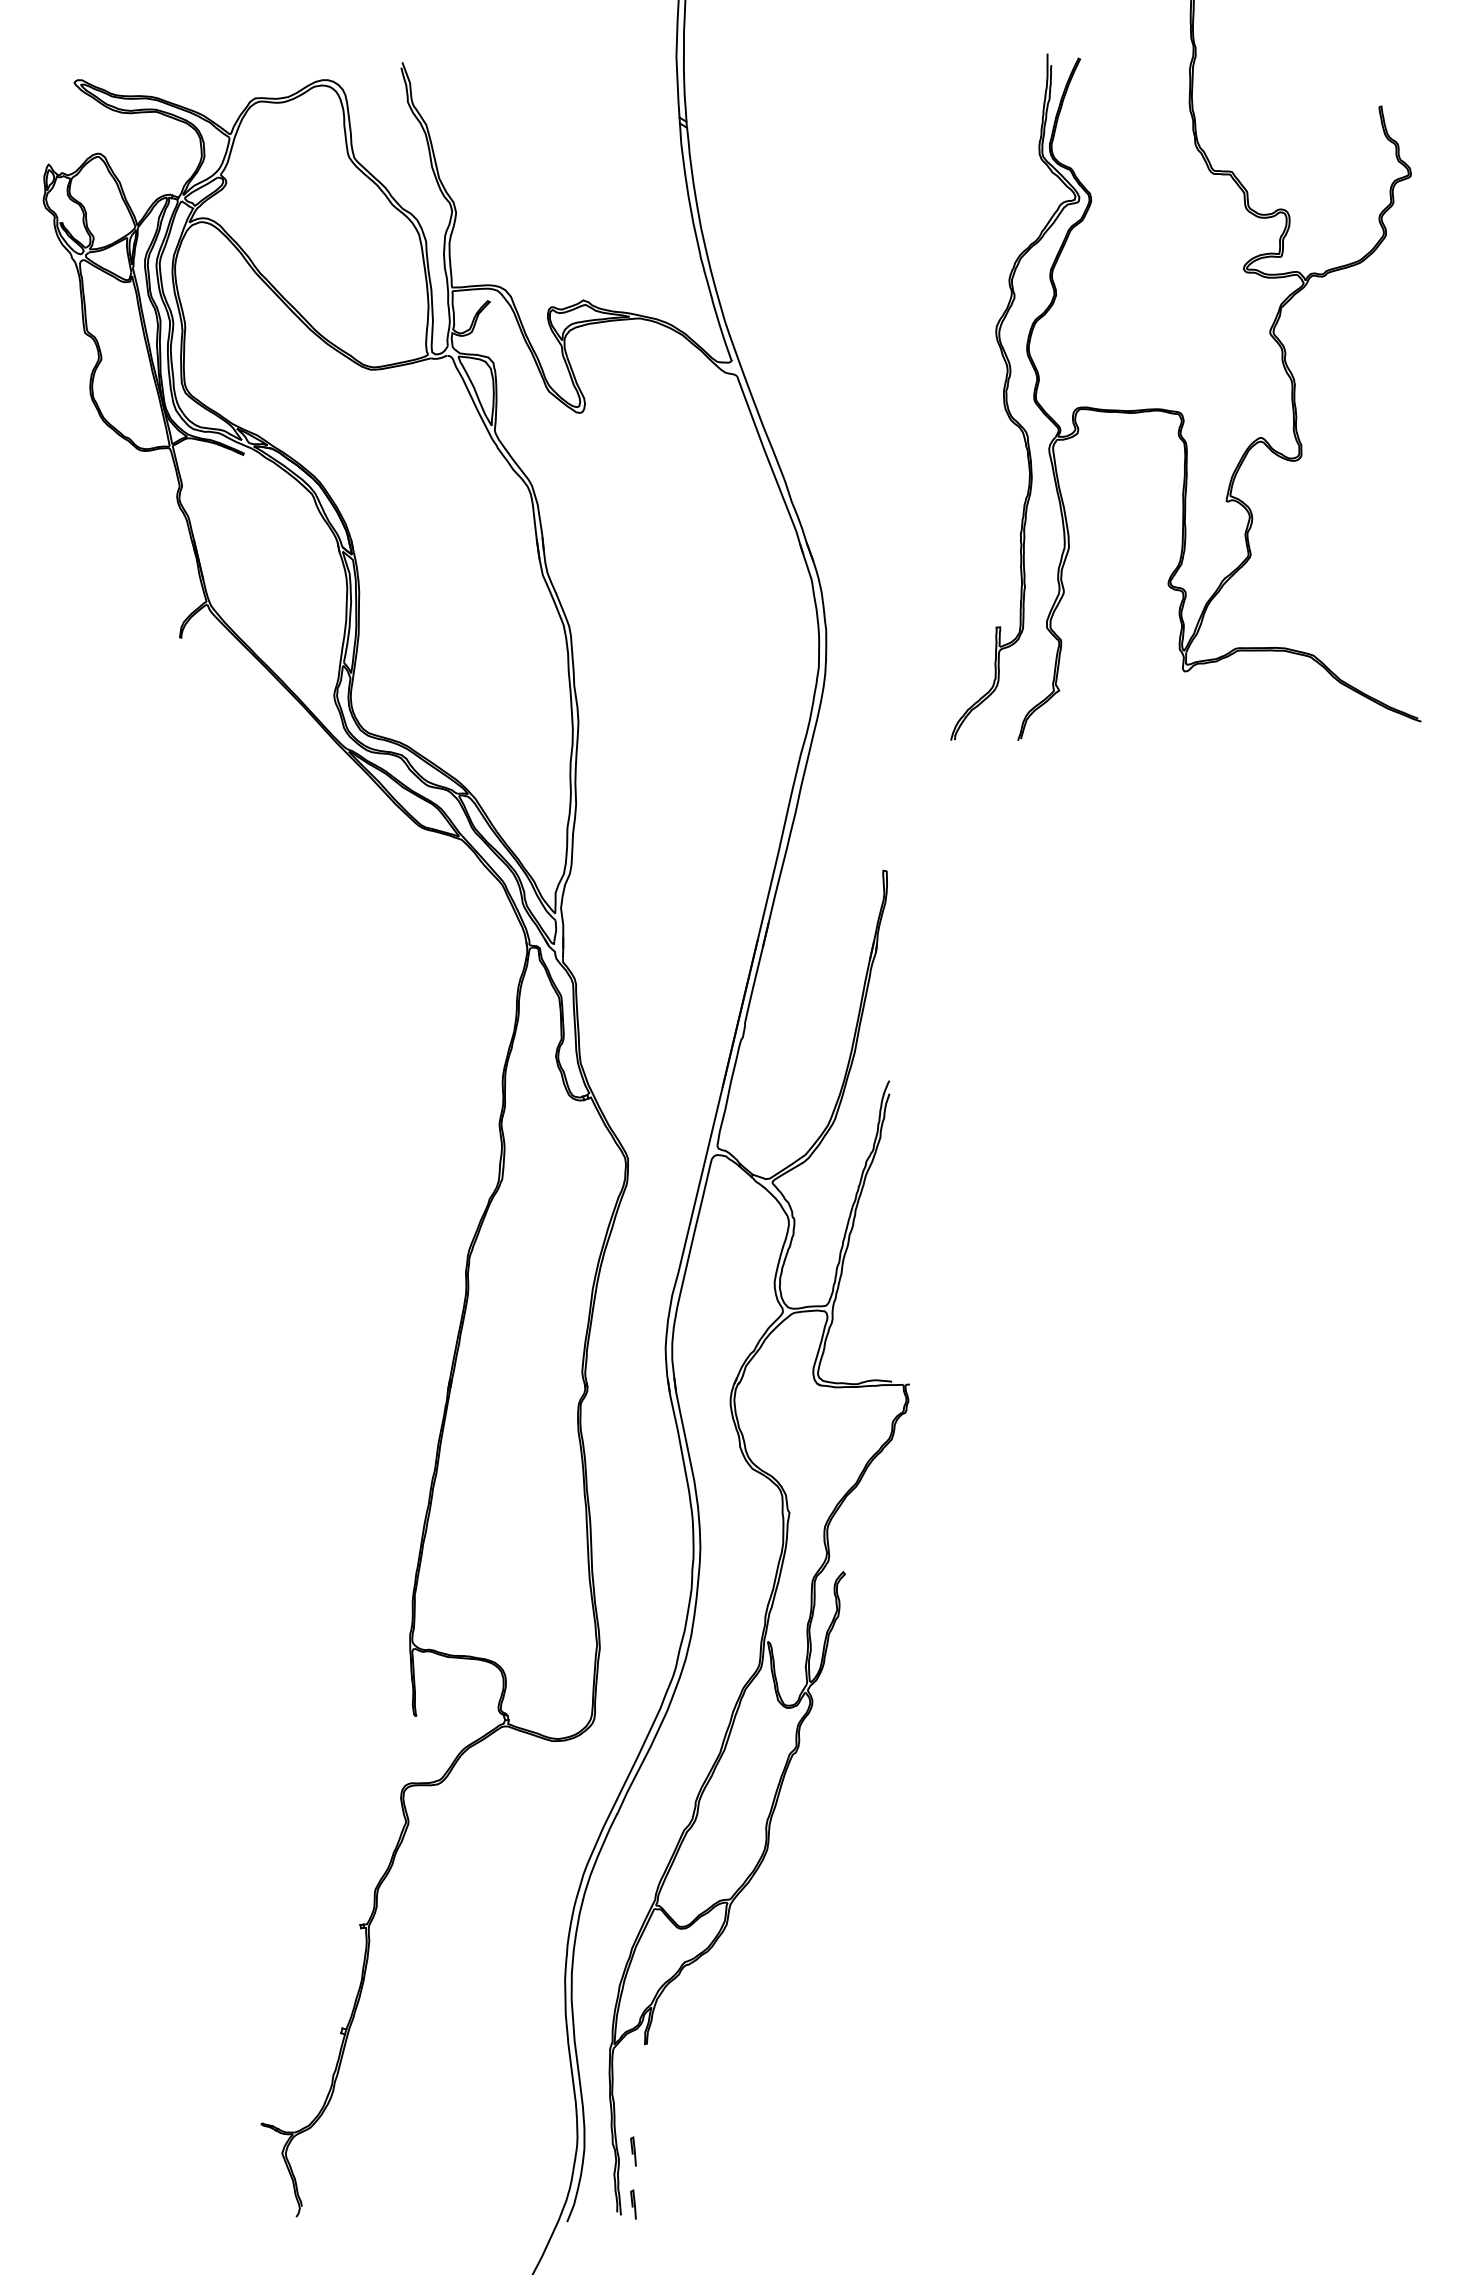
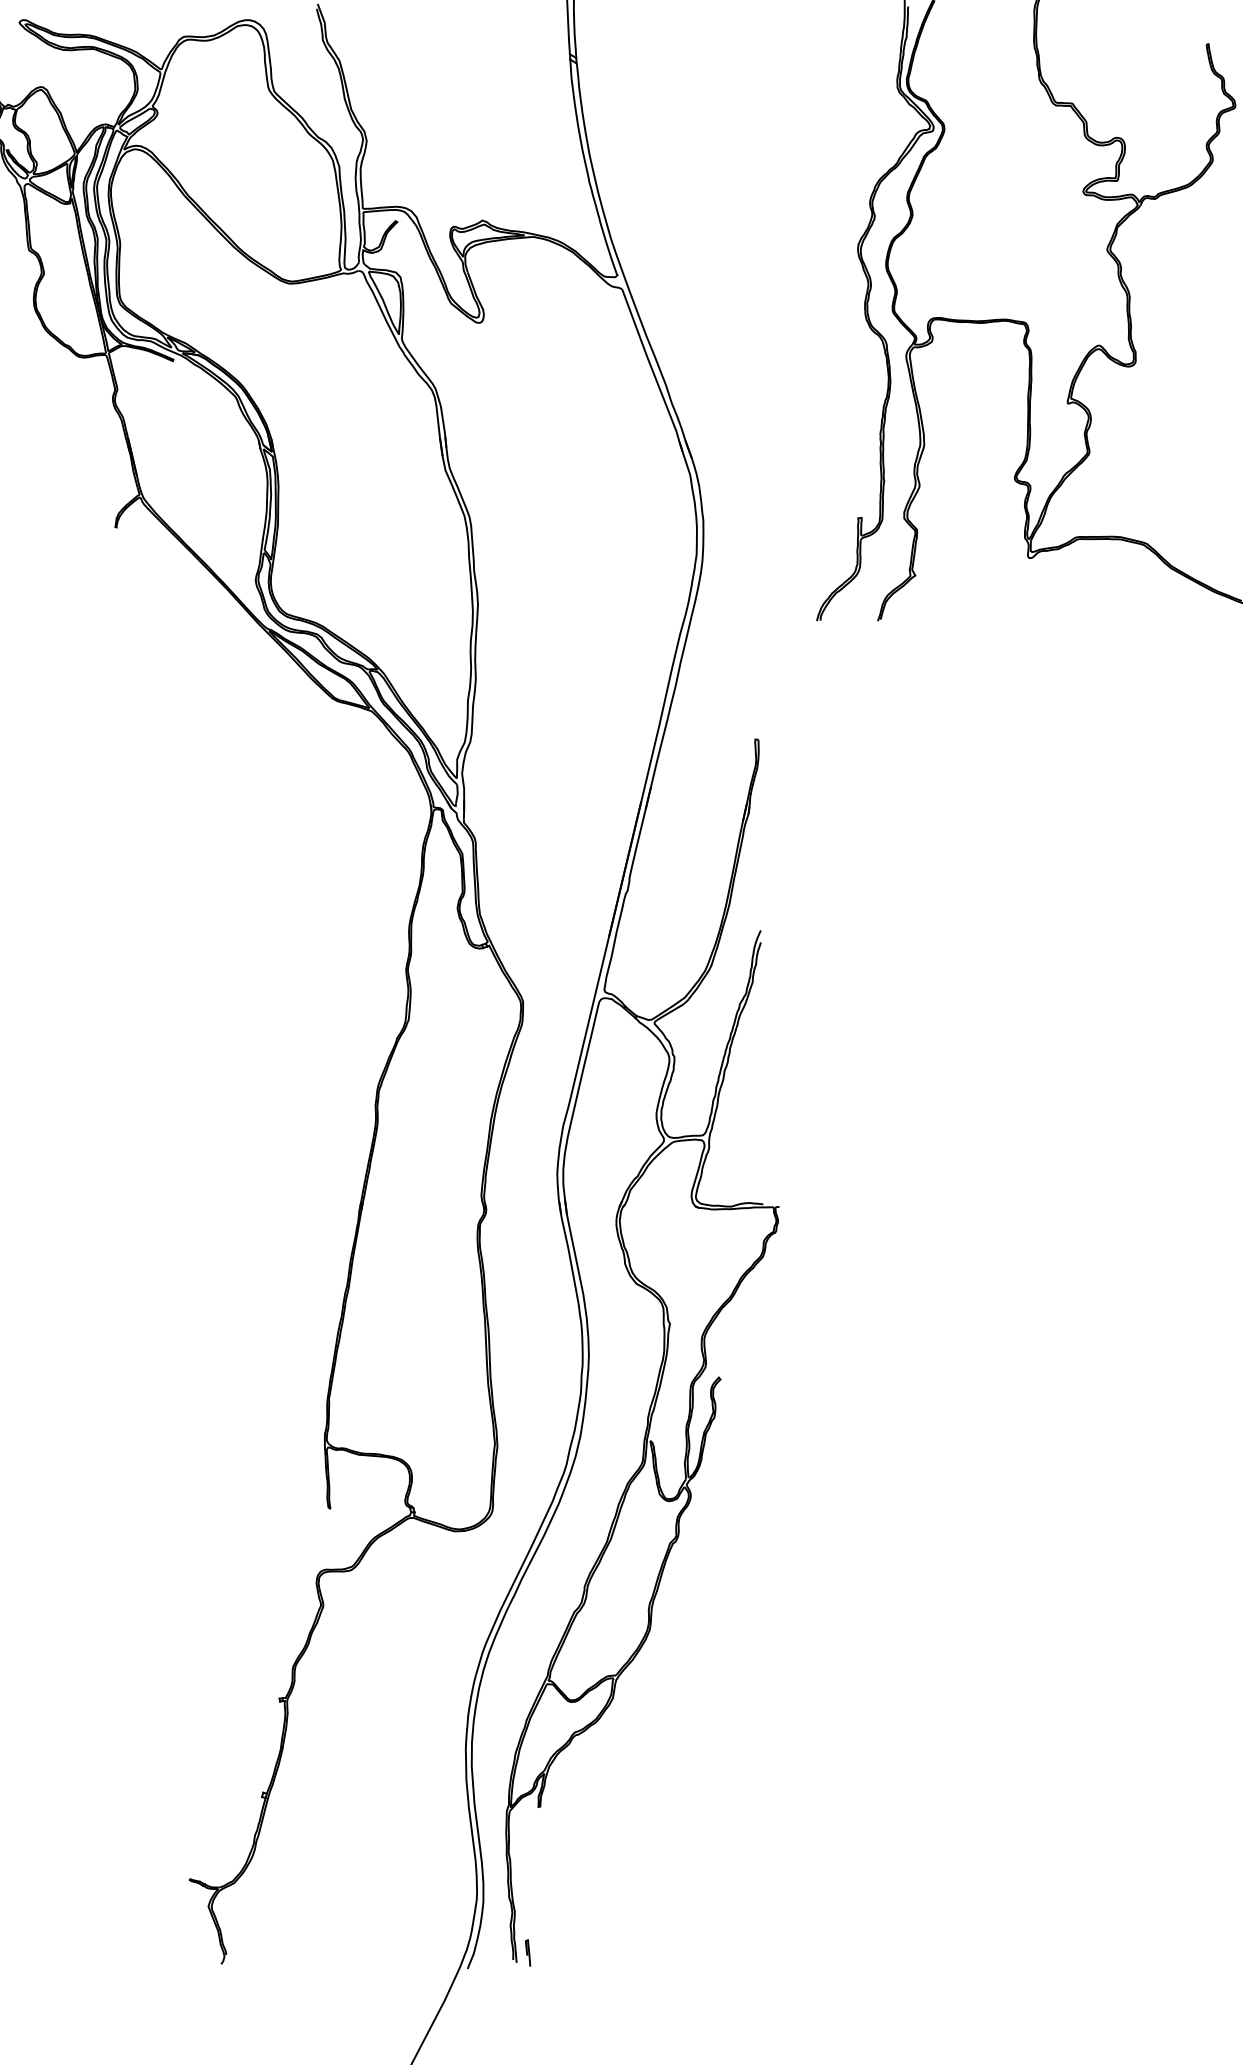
line: (633, 2151) -> (528, 1904), removed

